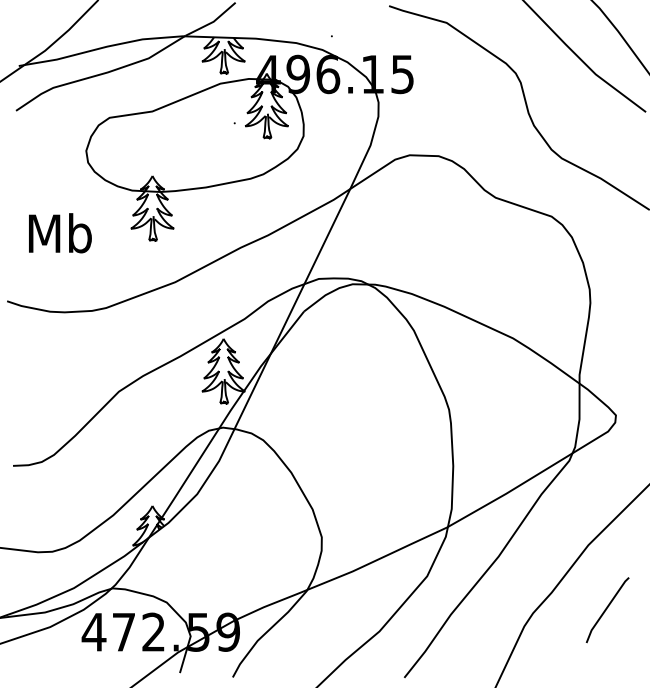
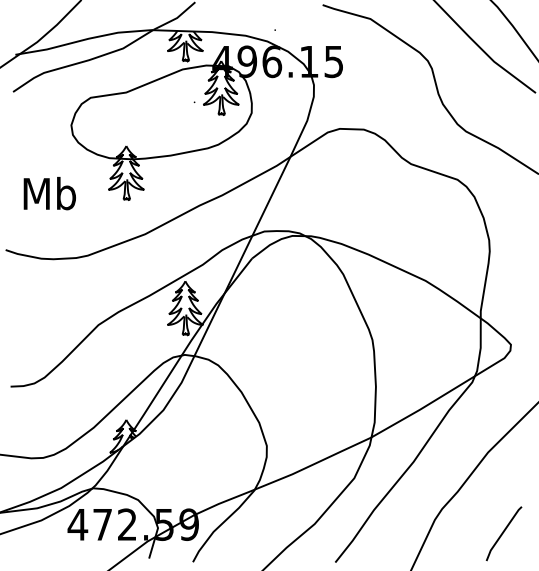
line: (607, 609) -> (503, 533), moved

